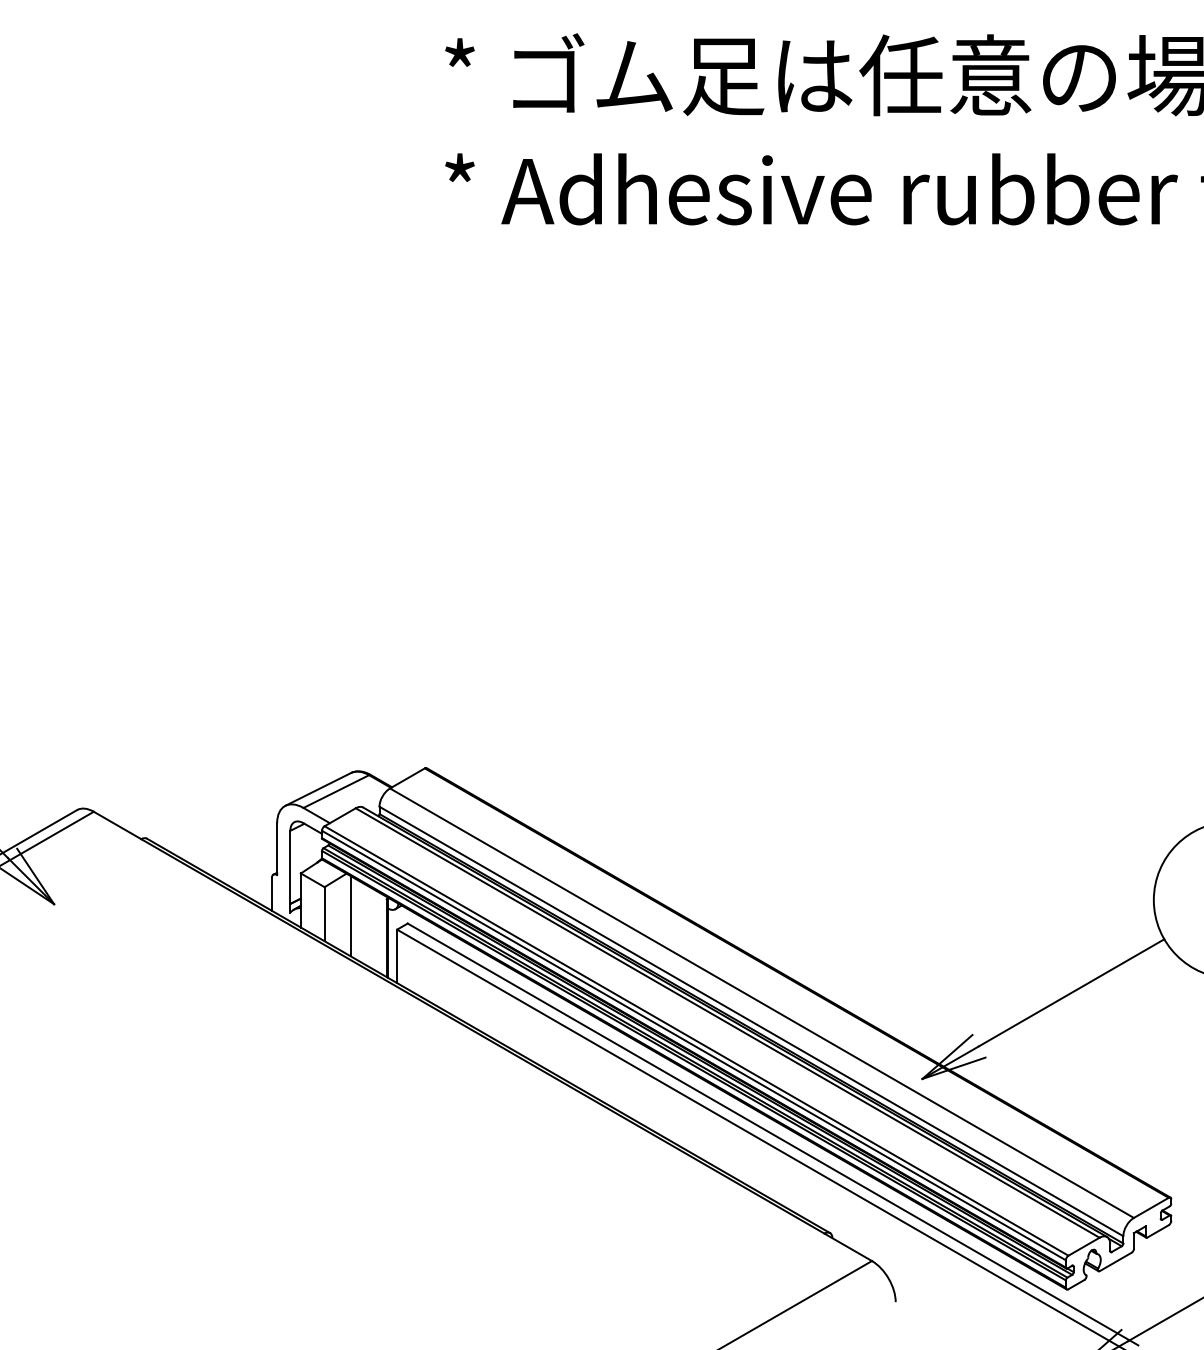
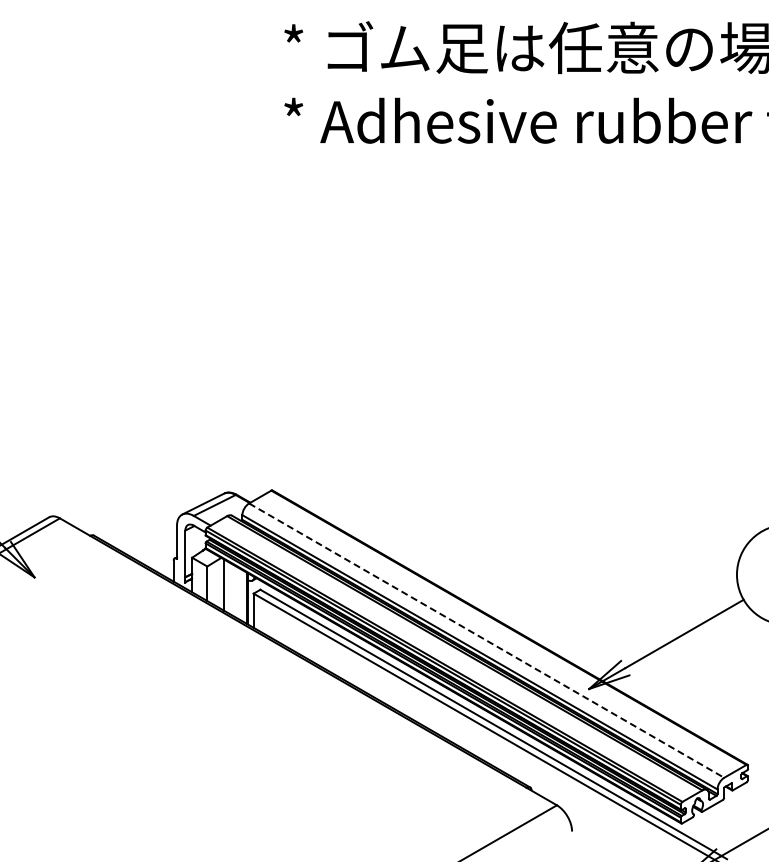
line: (763, 1002) -> (487, 640), solid -> dashed

